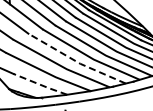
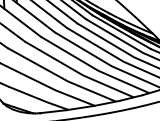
line: (76, 61) -> (78, 72), dashed -> solid
line: (41, 85) -> (39, 99), dashed -> solid

